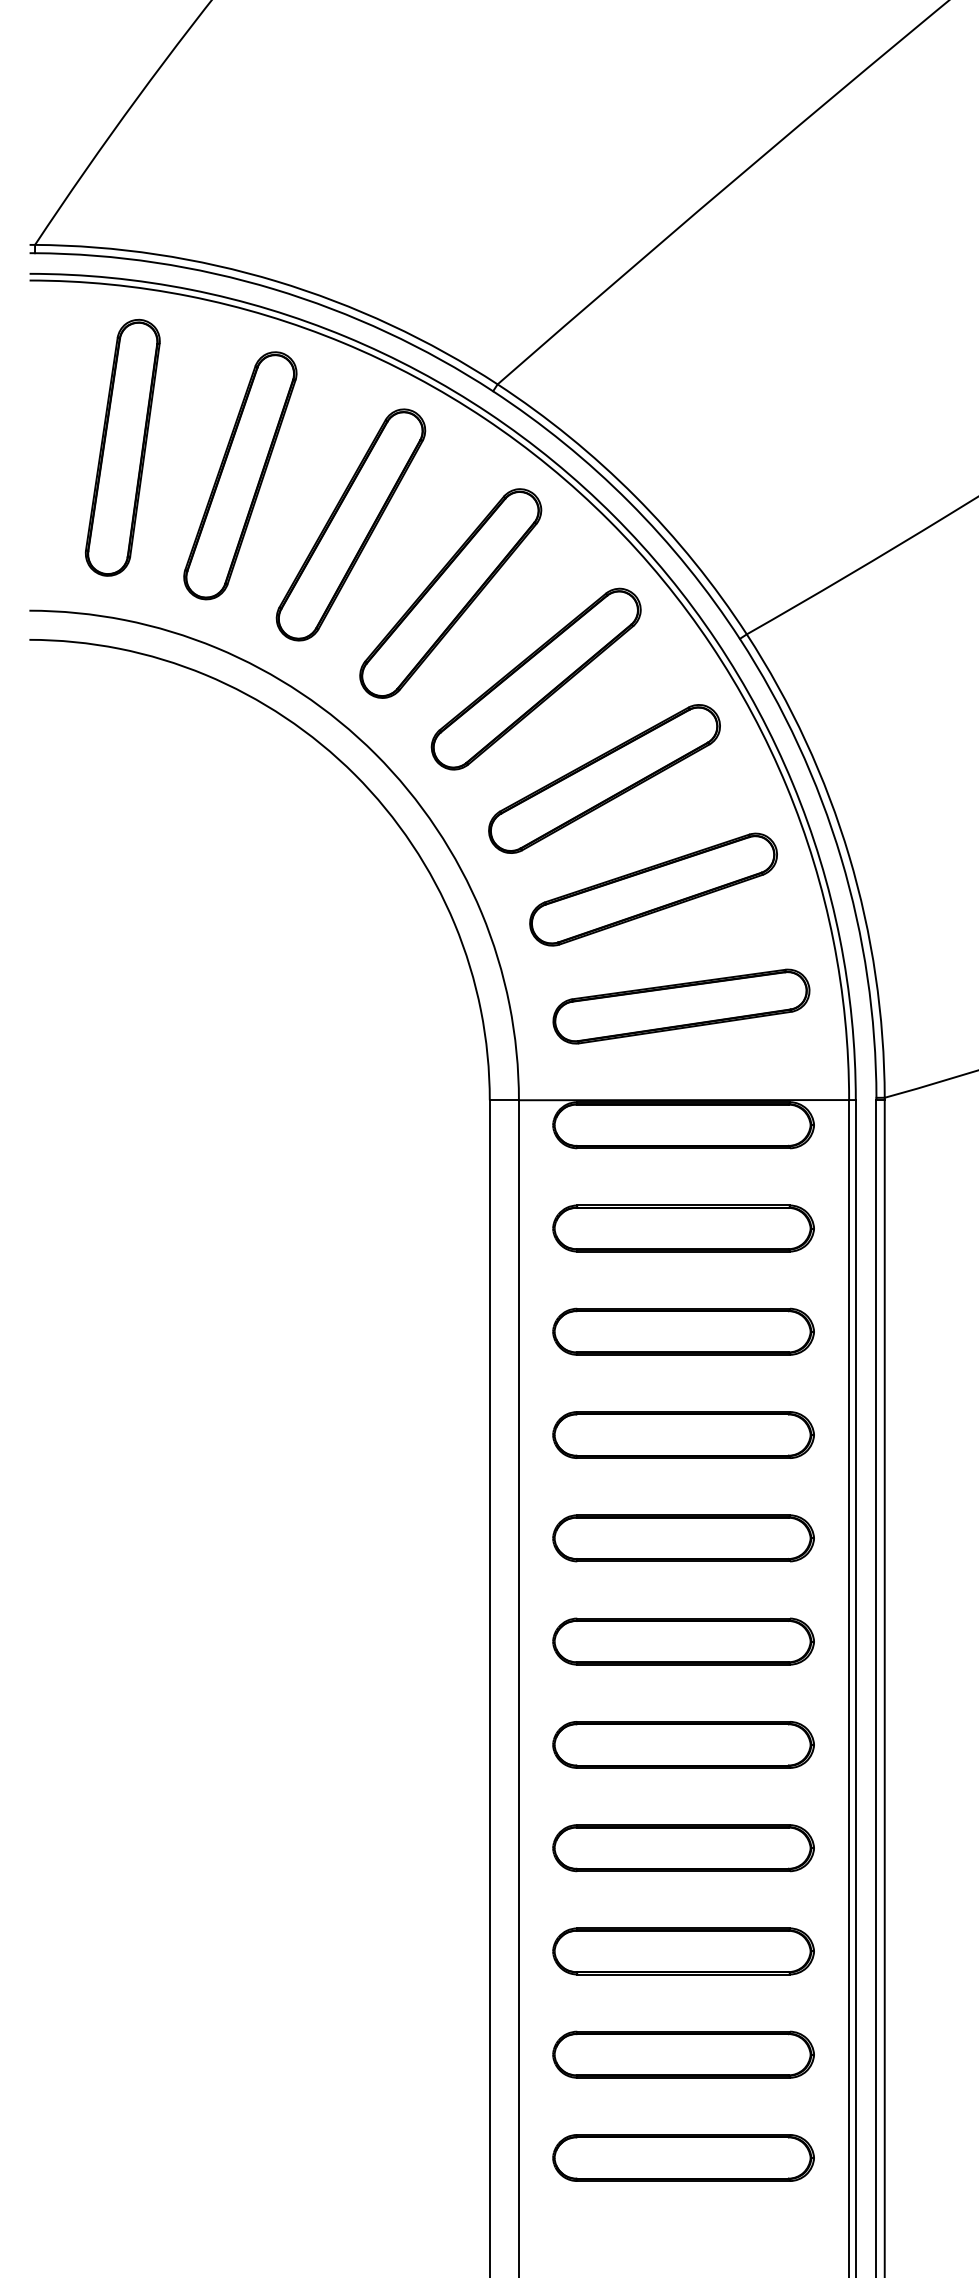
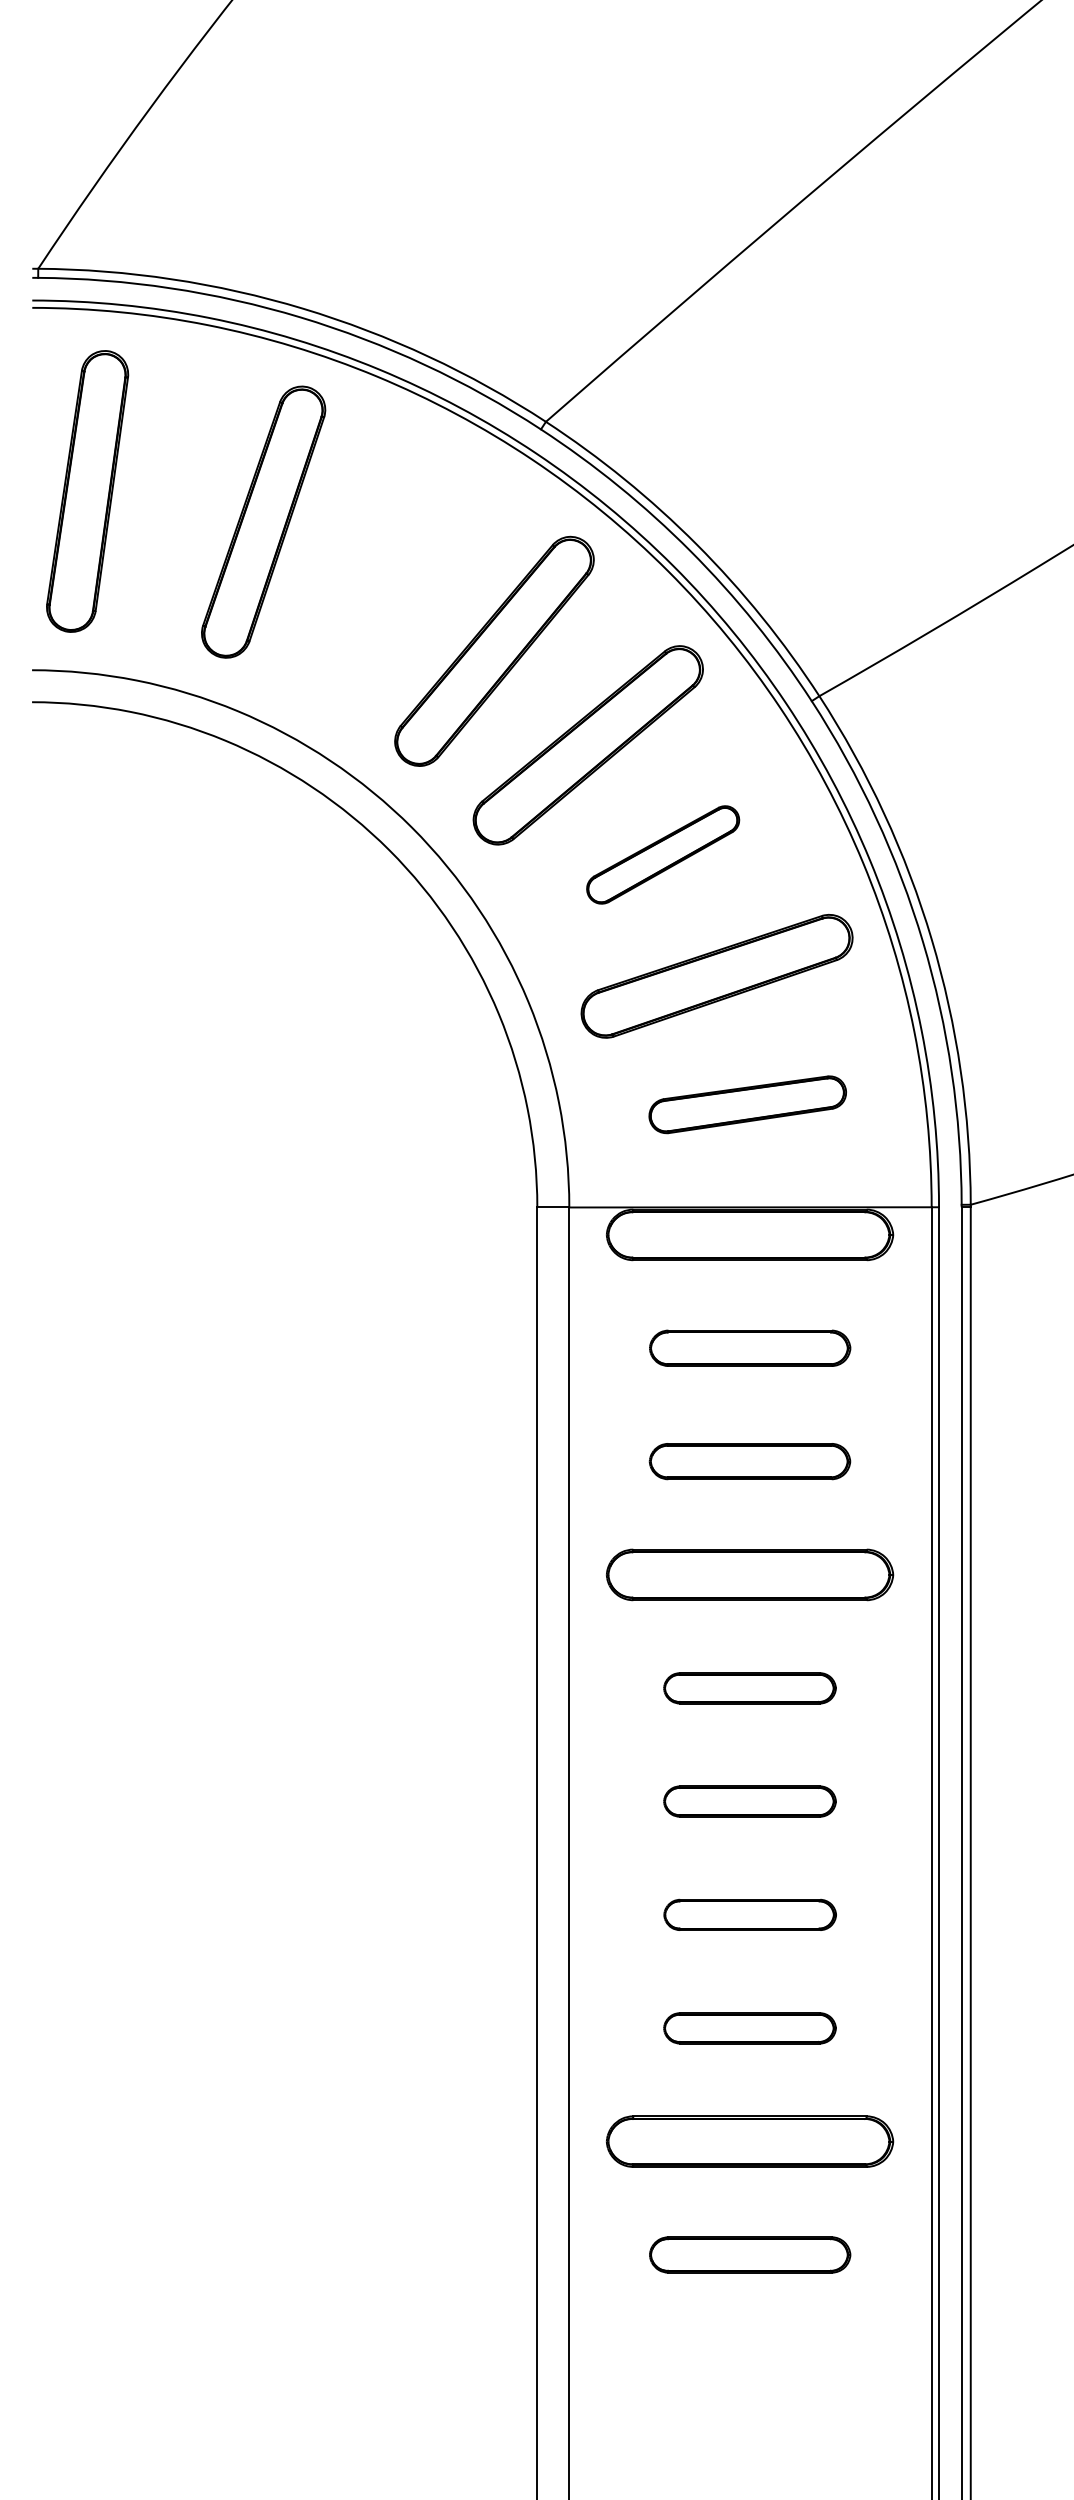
part: (122, 447) -> (87, 491), moved
part: (350, 524) -> (384, 575), removed
part: (603, 778) -> (662, 854), size x0.6
part: (681, 1006) -> (747, 1104), size x0.7
part: (684, 1228) -> (750, 1348), size x0.7
part: (683, 1331) -> (749, 1461), size x0.7
part: (683, 1538) -> (749, 1688), size x0.6
part: (683, 1641) -> (749, 1801), size x0.6
part: (684, 1744) -> (750, 1914), size x0.6
part: (683, 1848) -> (749, 2028), size x0.6
part: (684, 2054) -> (750, 2254), size x0.7
part: (683, 2158) -> (749, 2368), removed

